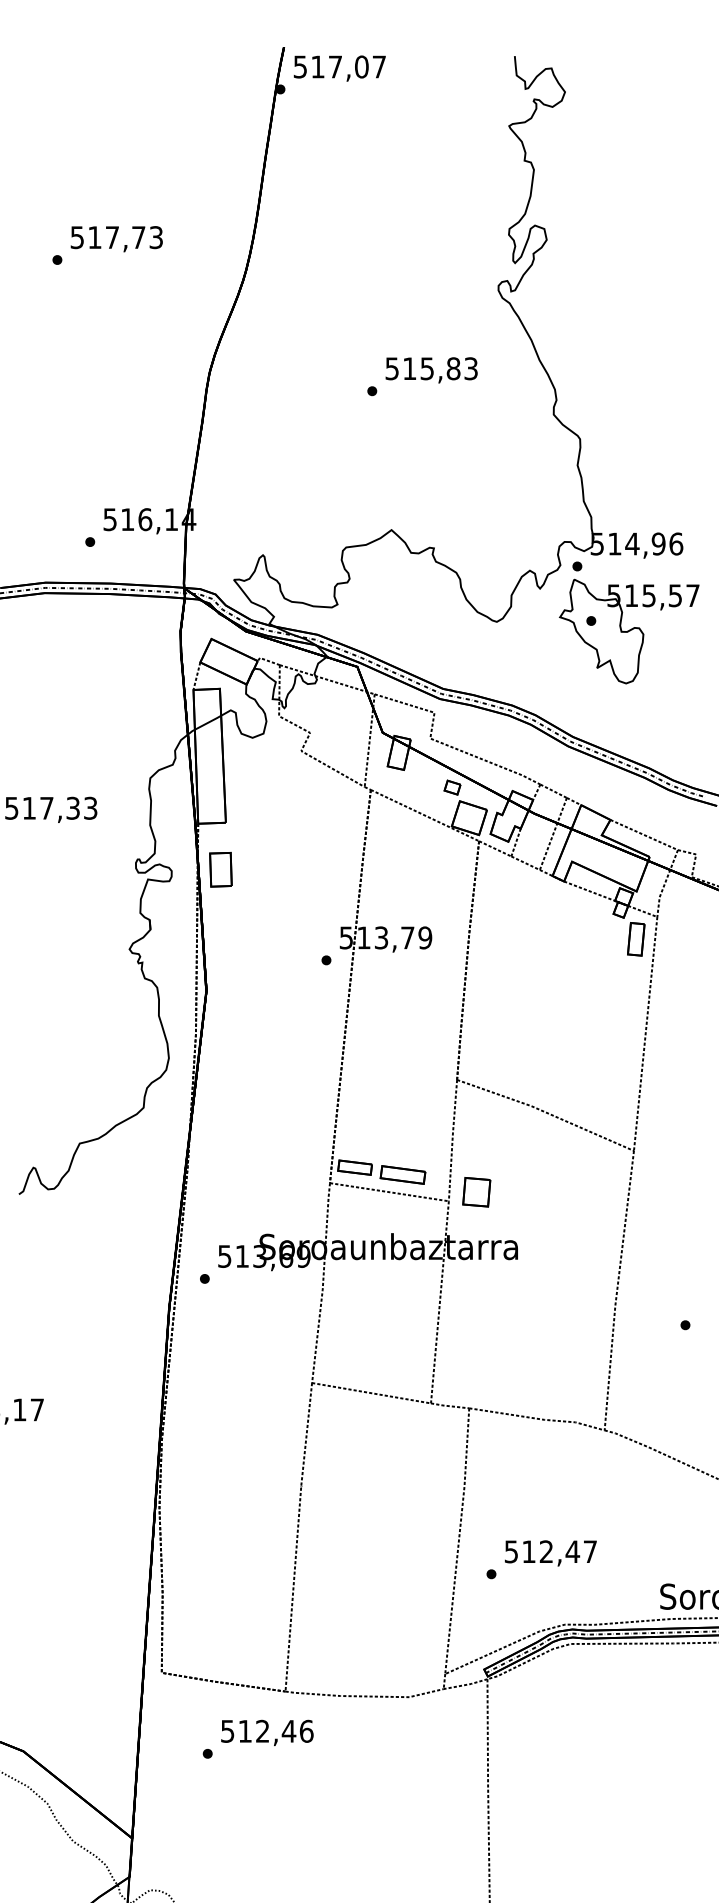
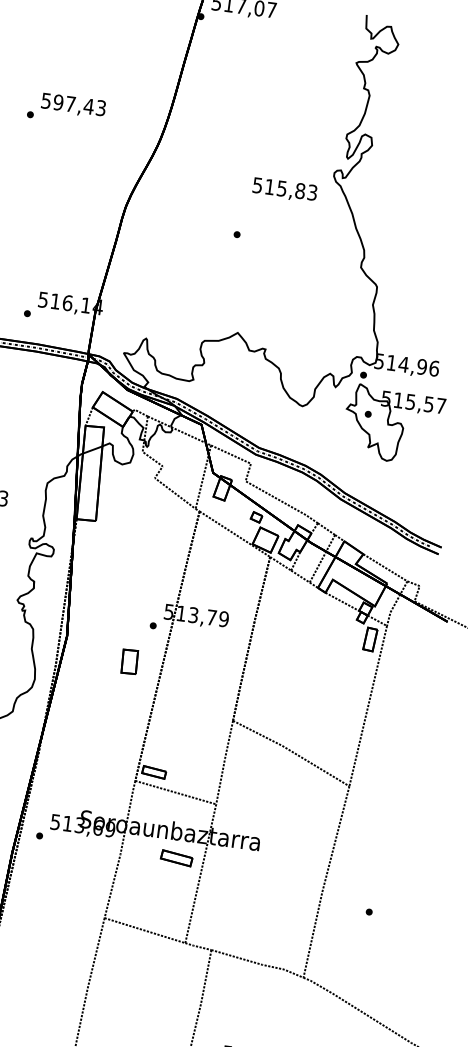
text: (116, 237) -> (73, 104), 517,73 -> 597,43
text: (431, 370) -> (284, 190), moved
part: (220, 869) -> (129, 661), moved
part: (402, 1174) -> (176, 857), moved
part: (476, 1192) -> (236, 800), removed

